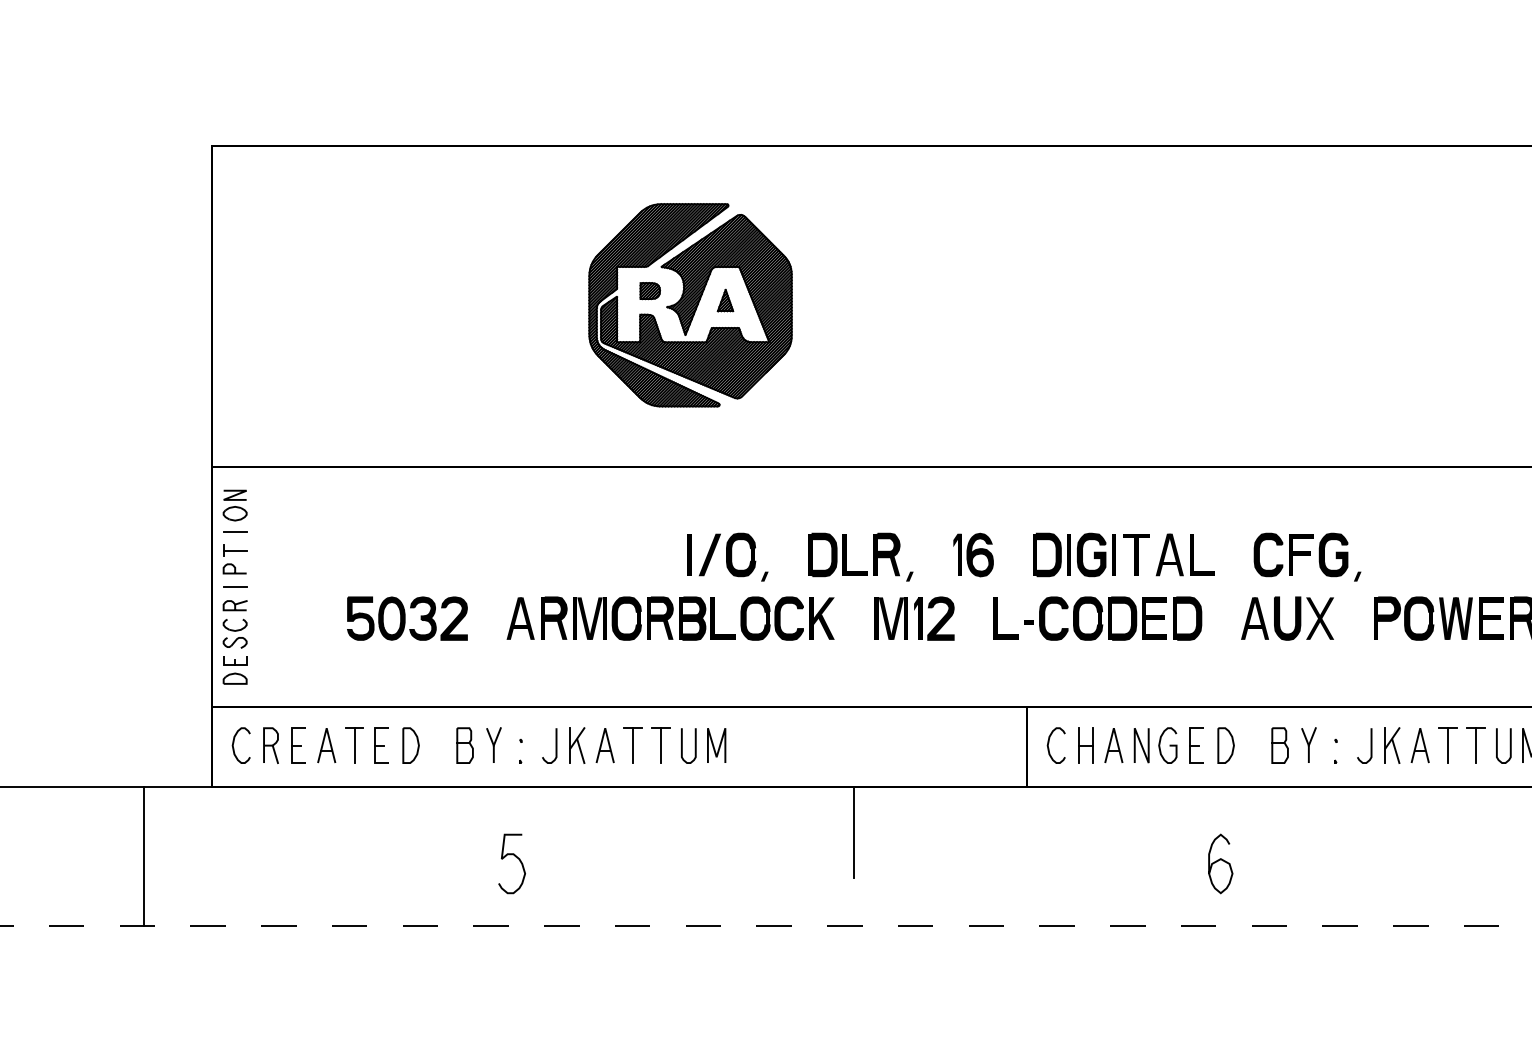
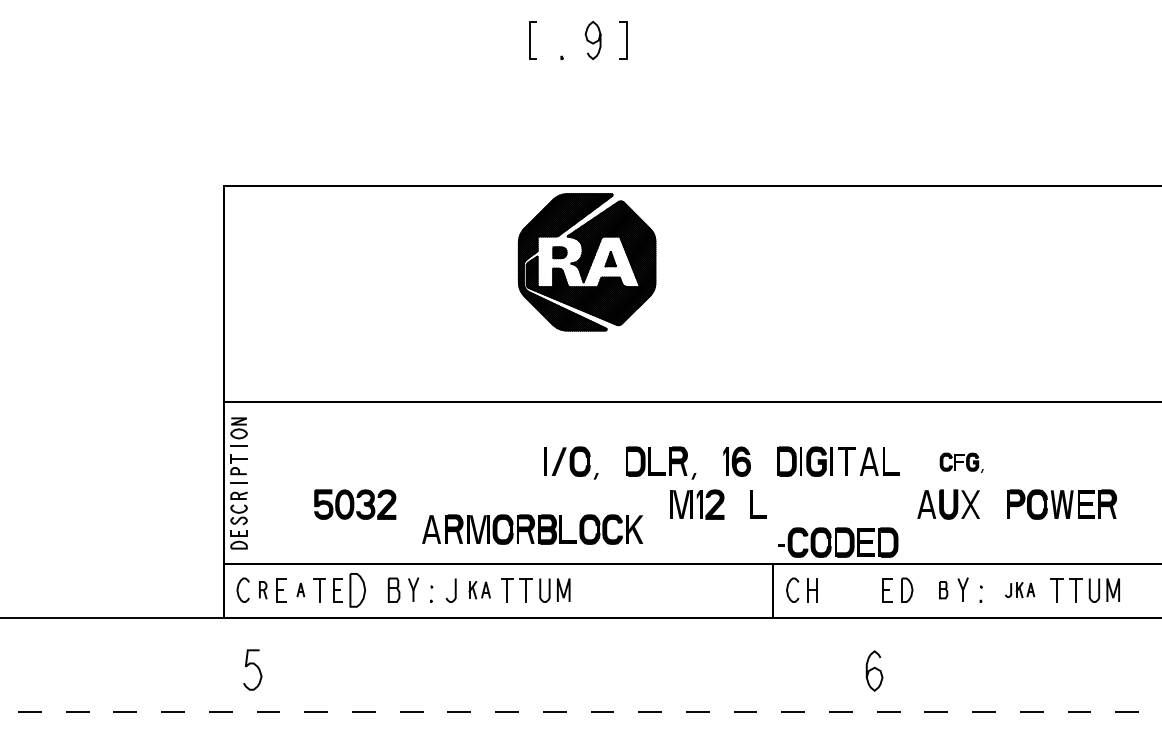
part: (689, 305) -> (586, 262), moved
part: (1306, 556) -> (961, 462), size x0.6
part: (670, 618) -> (532, 529), moved
part: (1113, 618) -> (838, 542), moved
part: (269, 744) -> (262, 589), size x0.7
part: (326, 744) -> (300, 589), size x0.6
part: (410, 744) -> (357, 589), size x1.4
part: (591, 744) -> (479, 589), size x0.7
part: (1140, 744) -> (849, 589), removed
part: (1279, 744) -> (943, 589), size x0.7
part: (1392, 744) -> (1019, 589), size x0.6
line: (854, 832) -> (656, 648), removed
line: (143, 857) -> (177, 665), removed
curve: (516, 858) -> (255, 666), moved
curve: (1219, 861) -> (873, 669), moved

